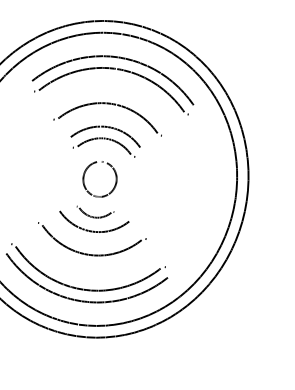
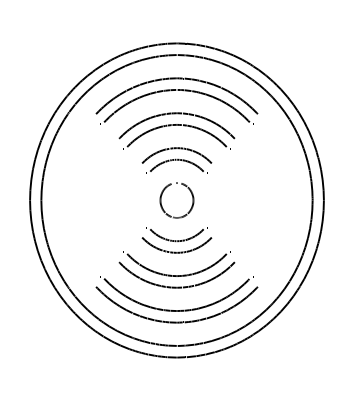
part: (112, 93) -> (176, 114), added
part: (94, 213) -> (176, 234), size x1.67
part: (86, 265) -> (176, 286), added

